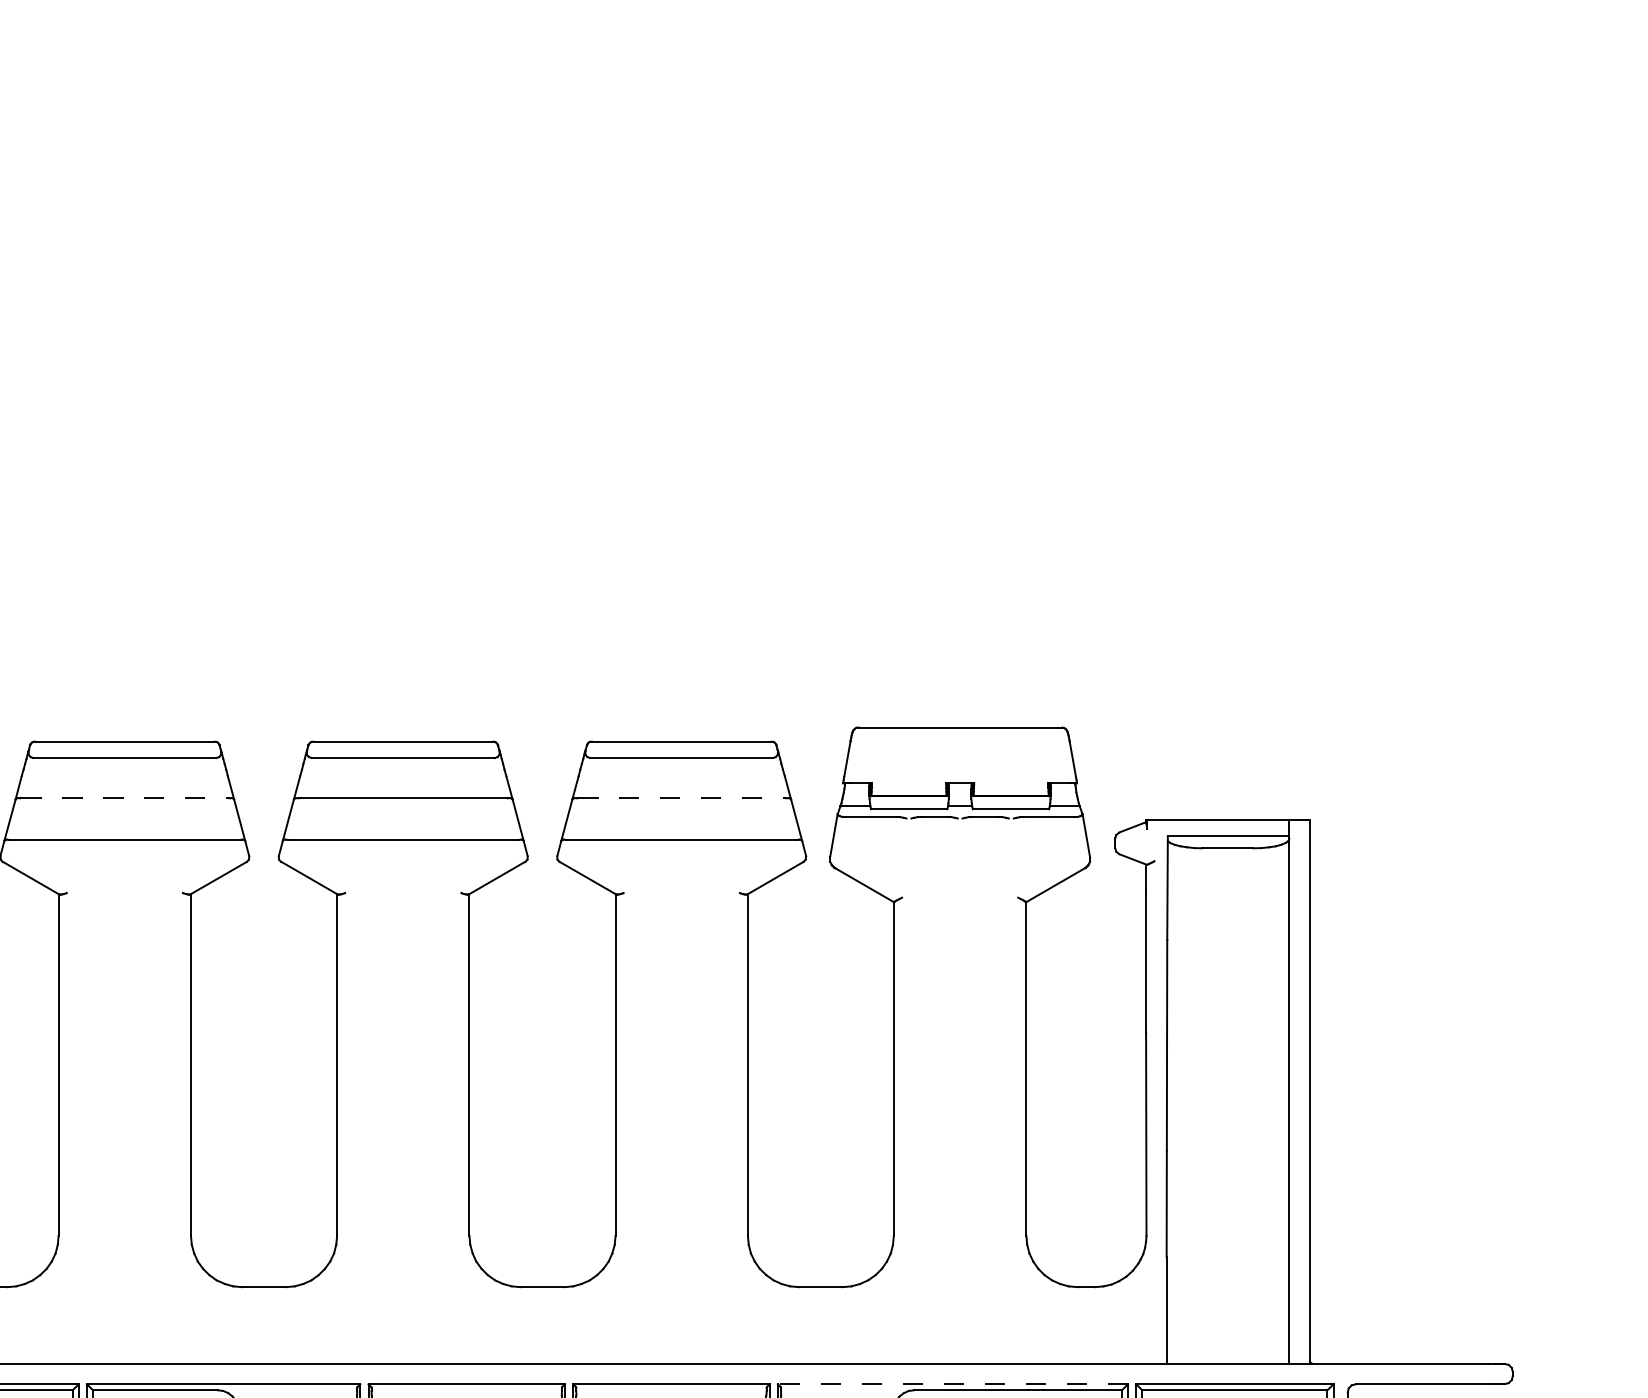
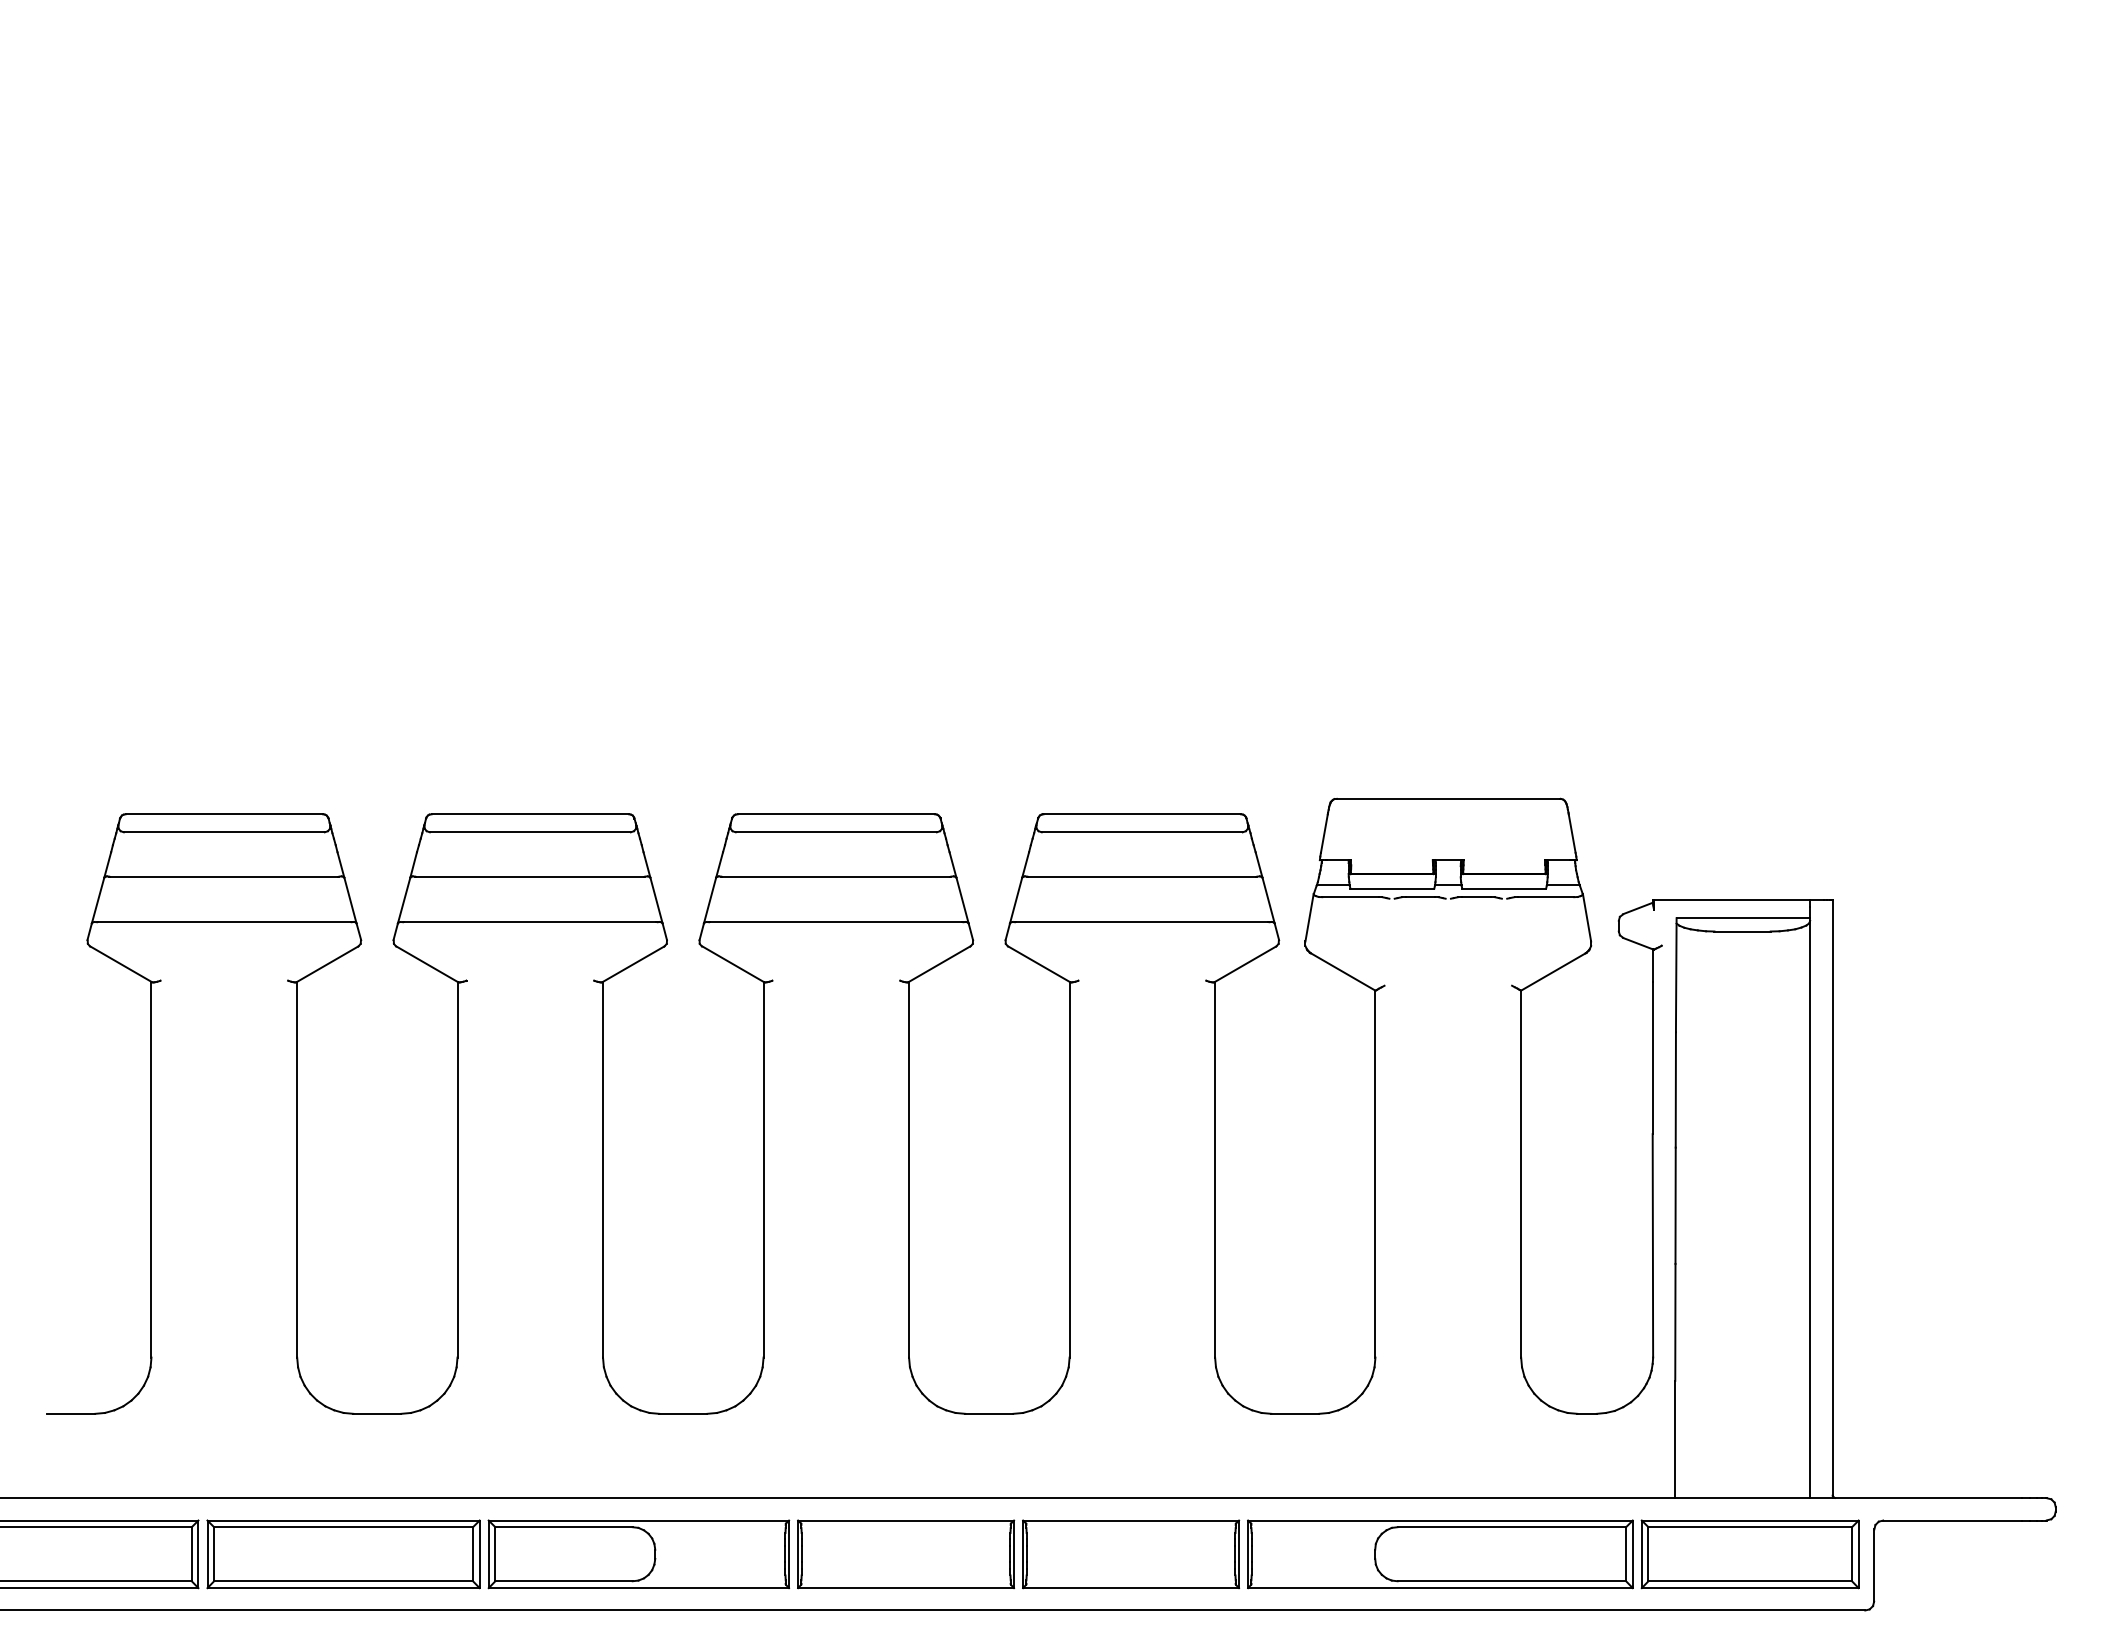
line: (125, 798) -> (530, 876), dashed -> solid
line: (681, 798) -> (1142, 876), dashed -> solid
line: (952, 1384) -> (1439, 1520), dashed -> solid

